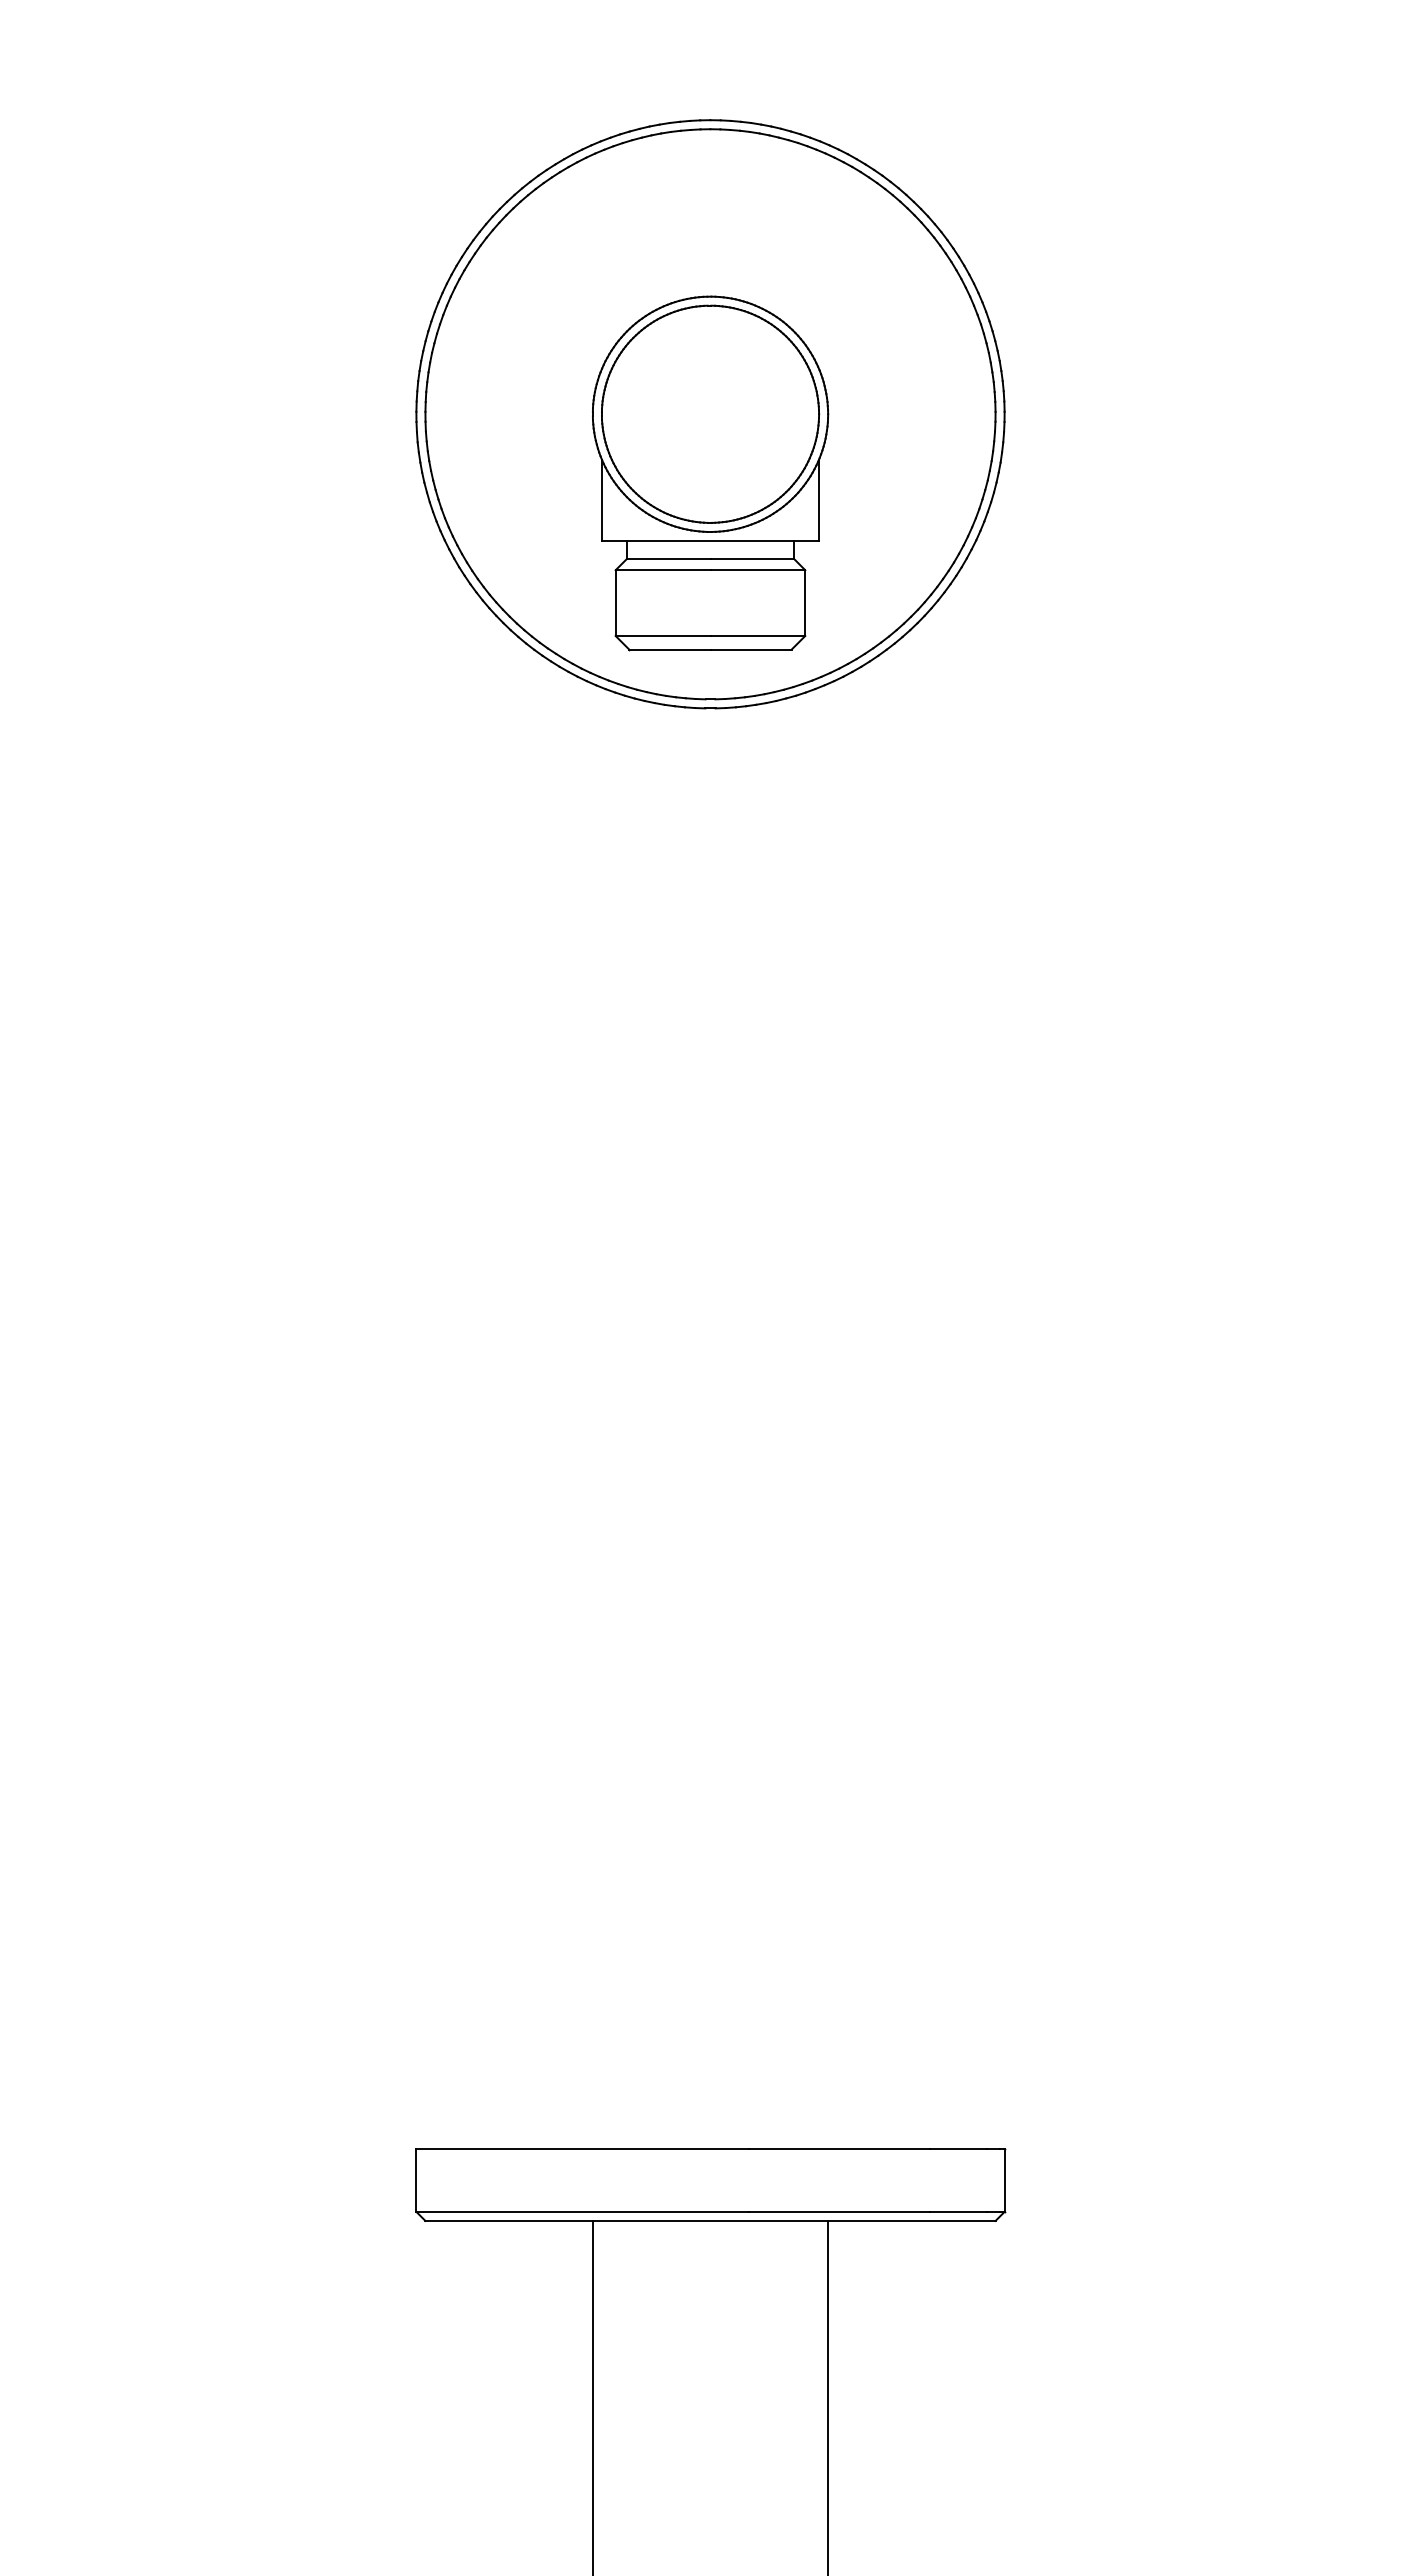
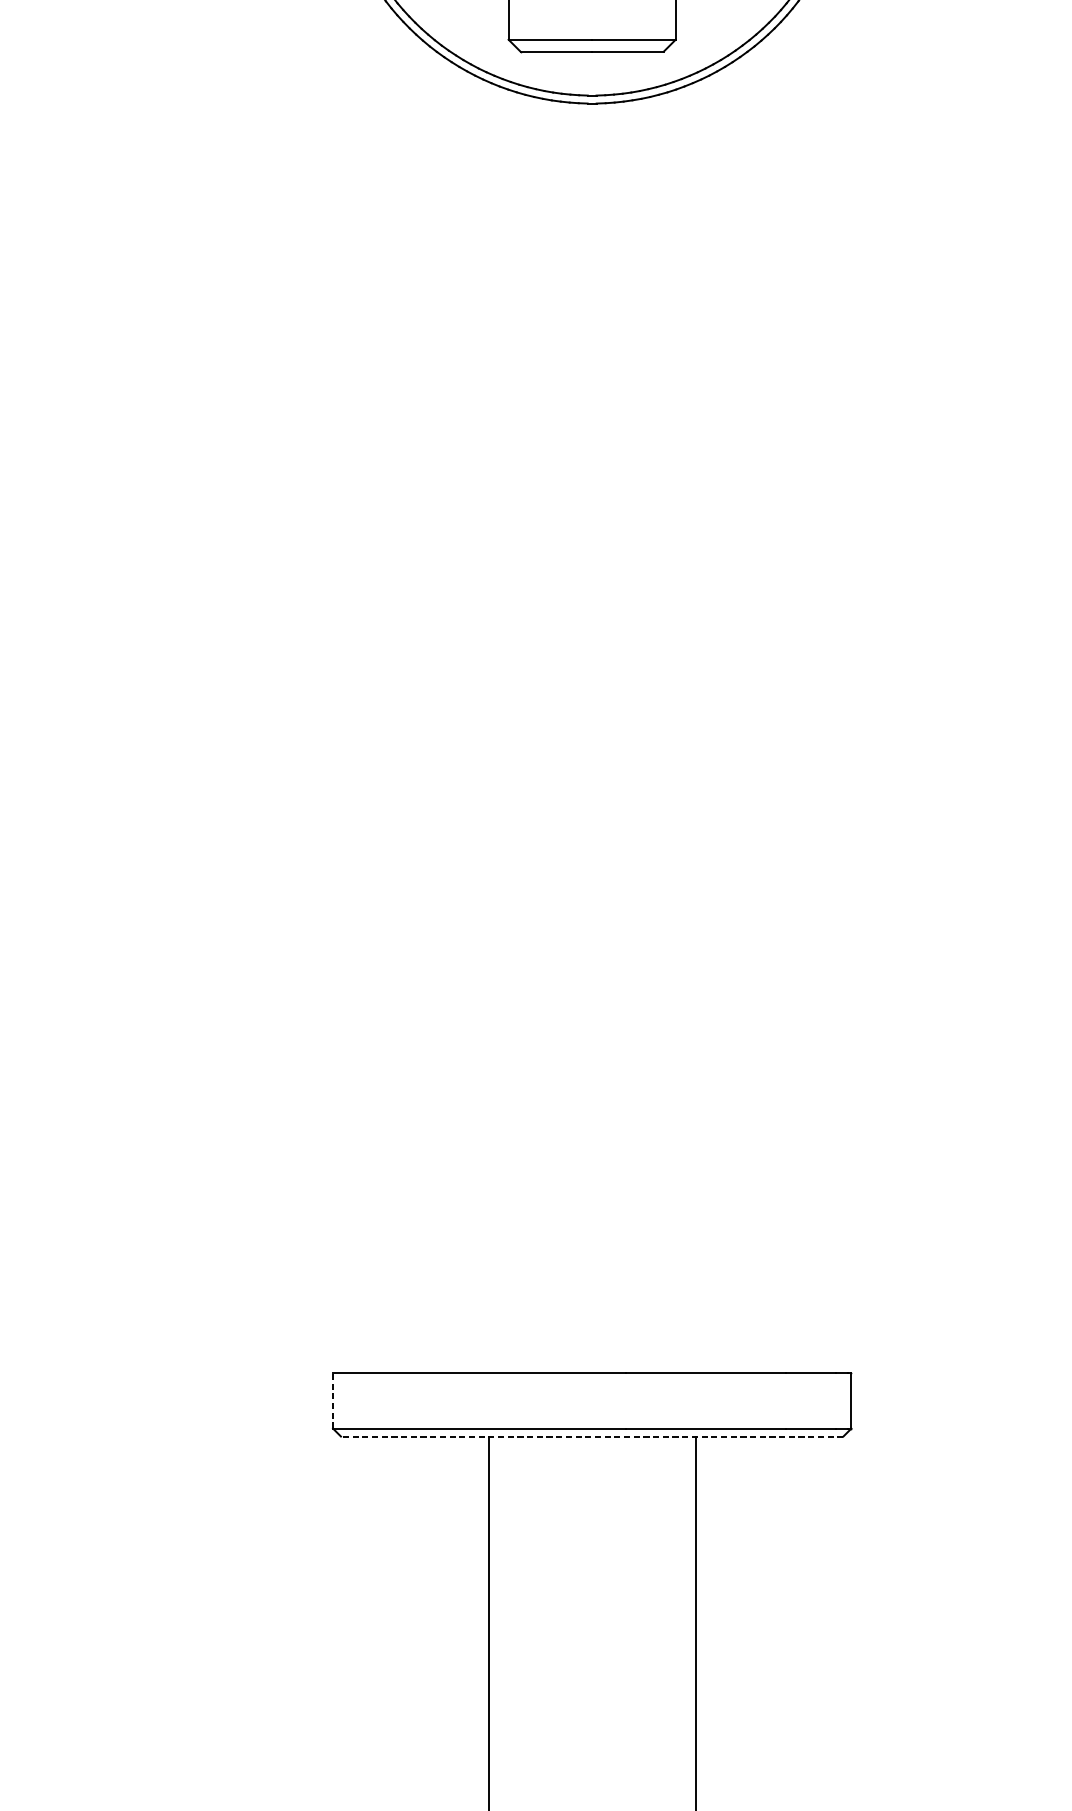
line: (416, 2180) -> (333, 1400), solid -> dashed
line: (710, 2220) -> (592, 1436), solid -> dashed

